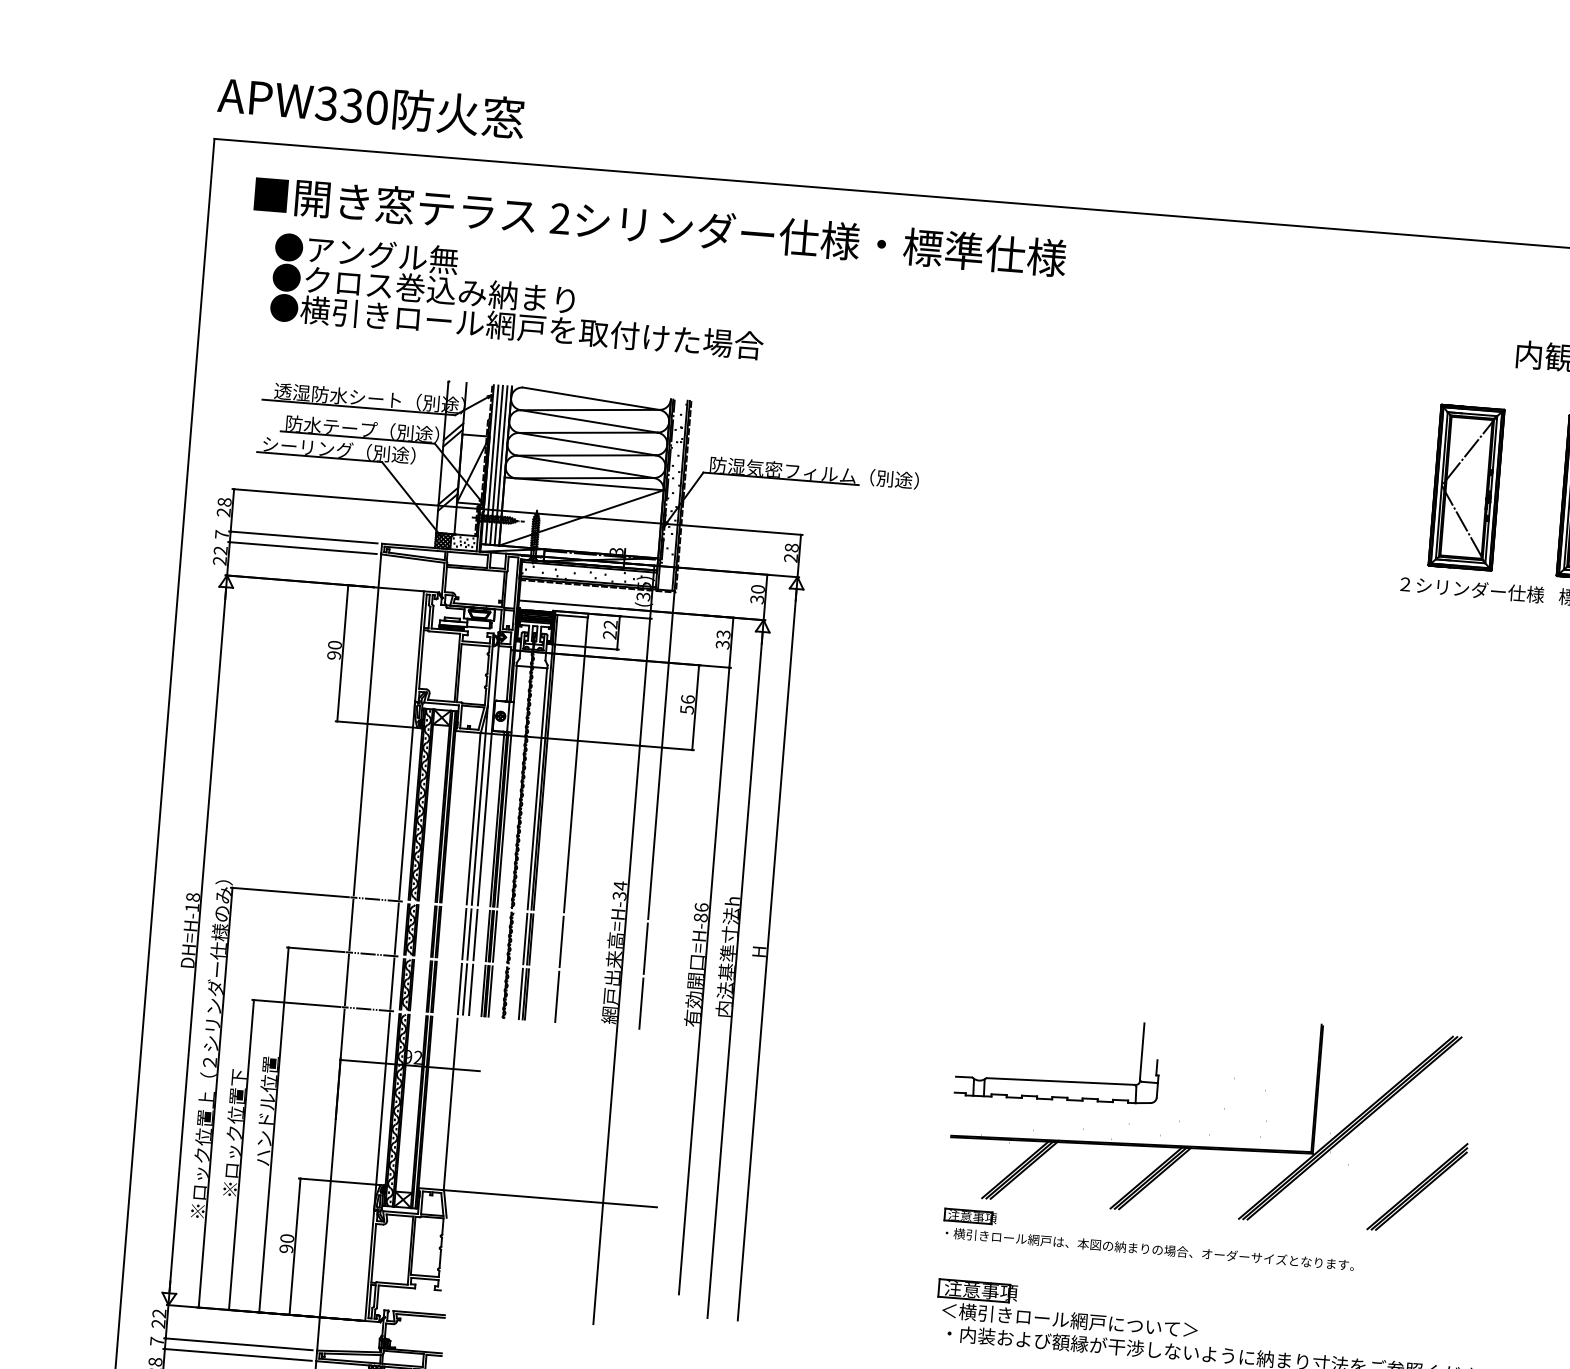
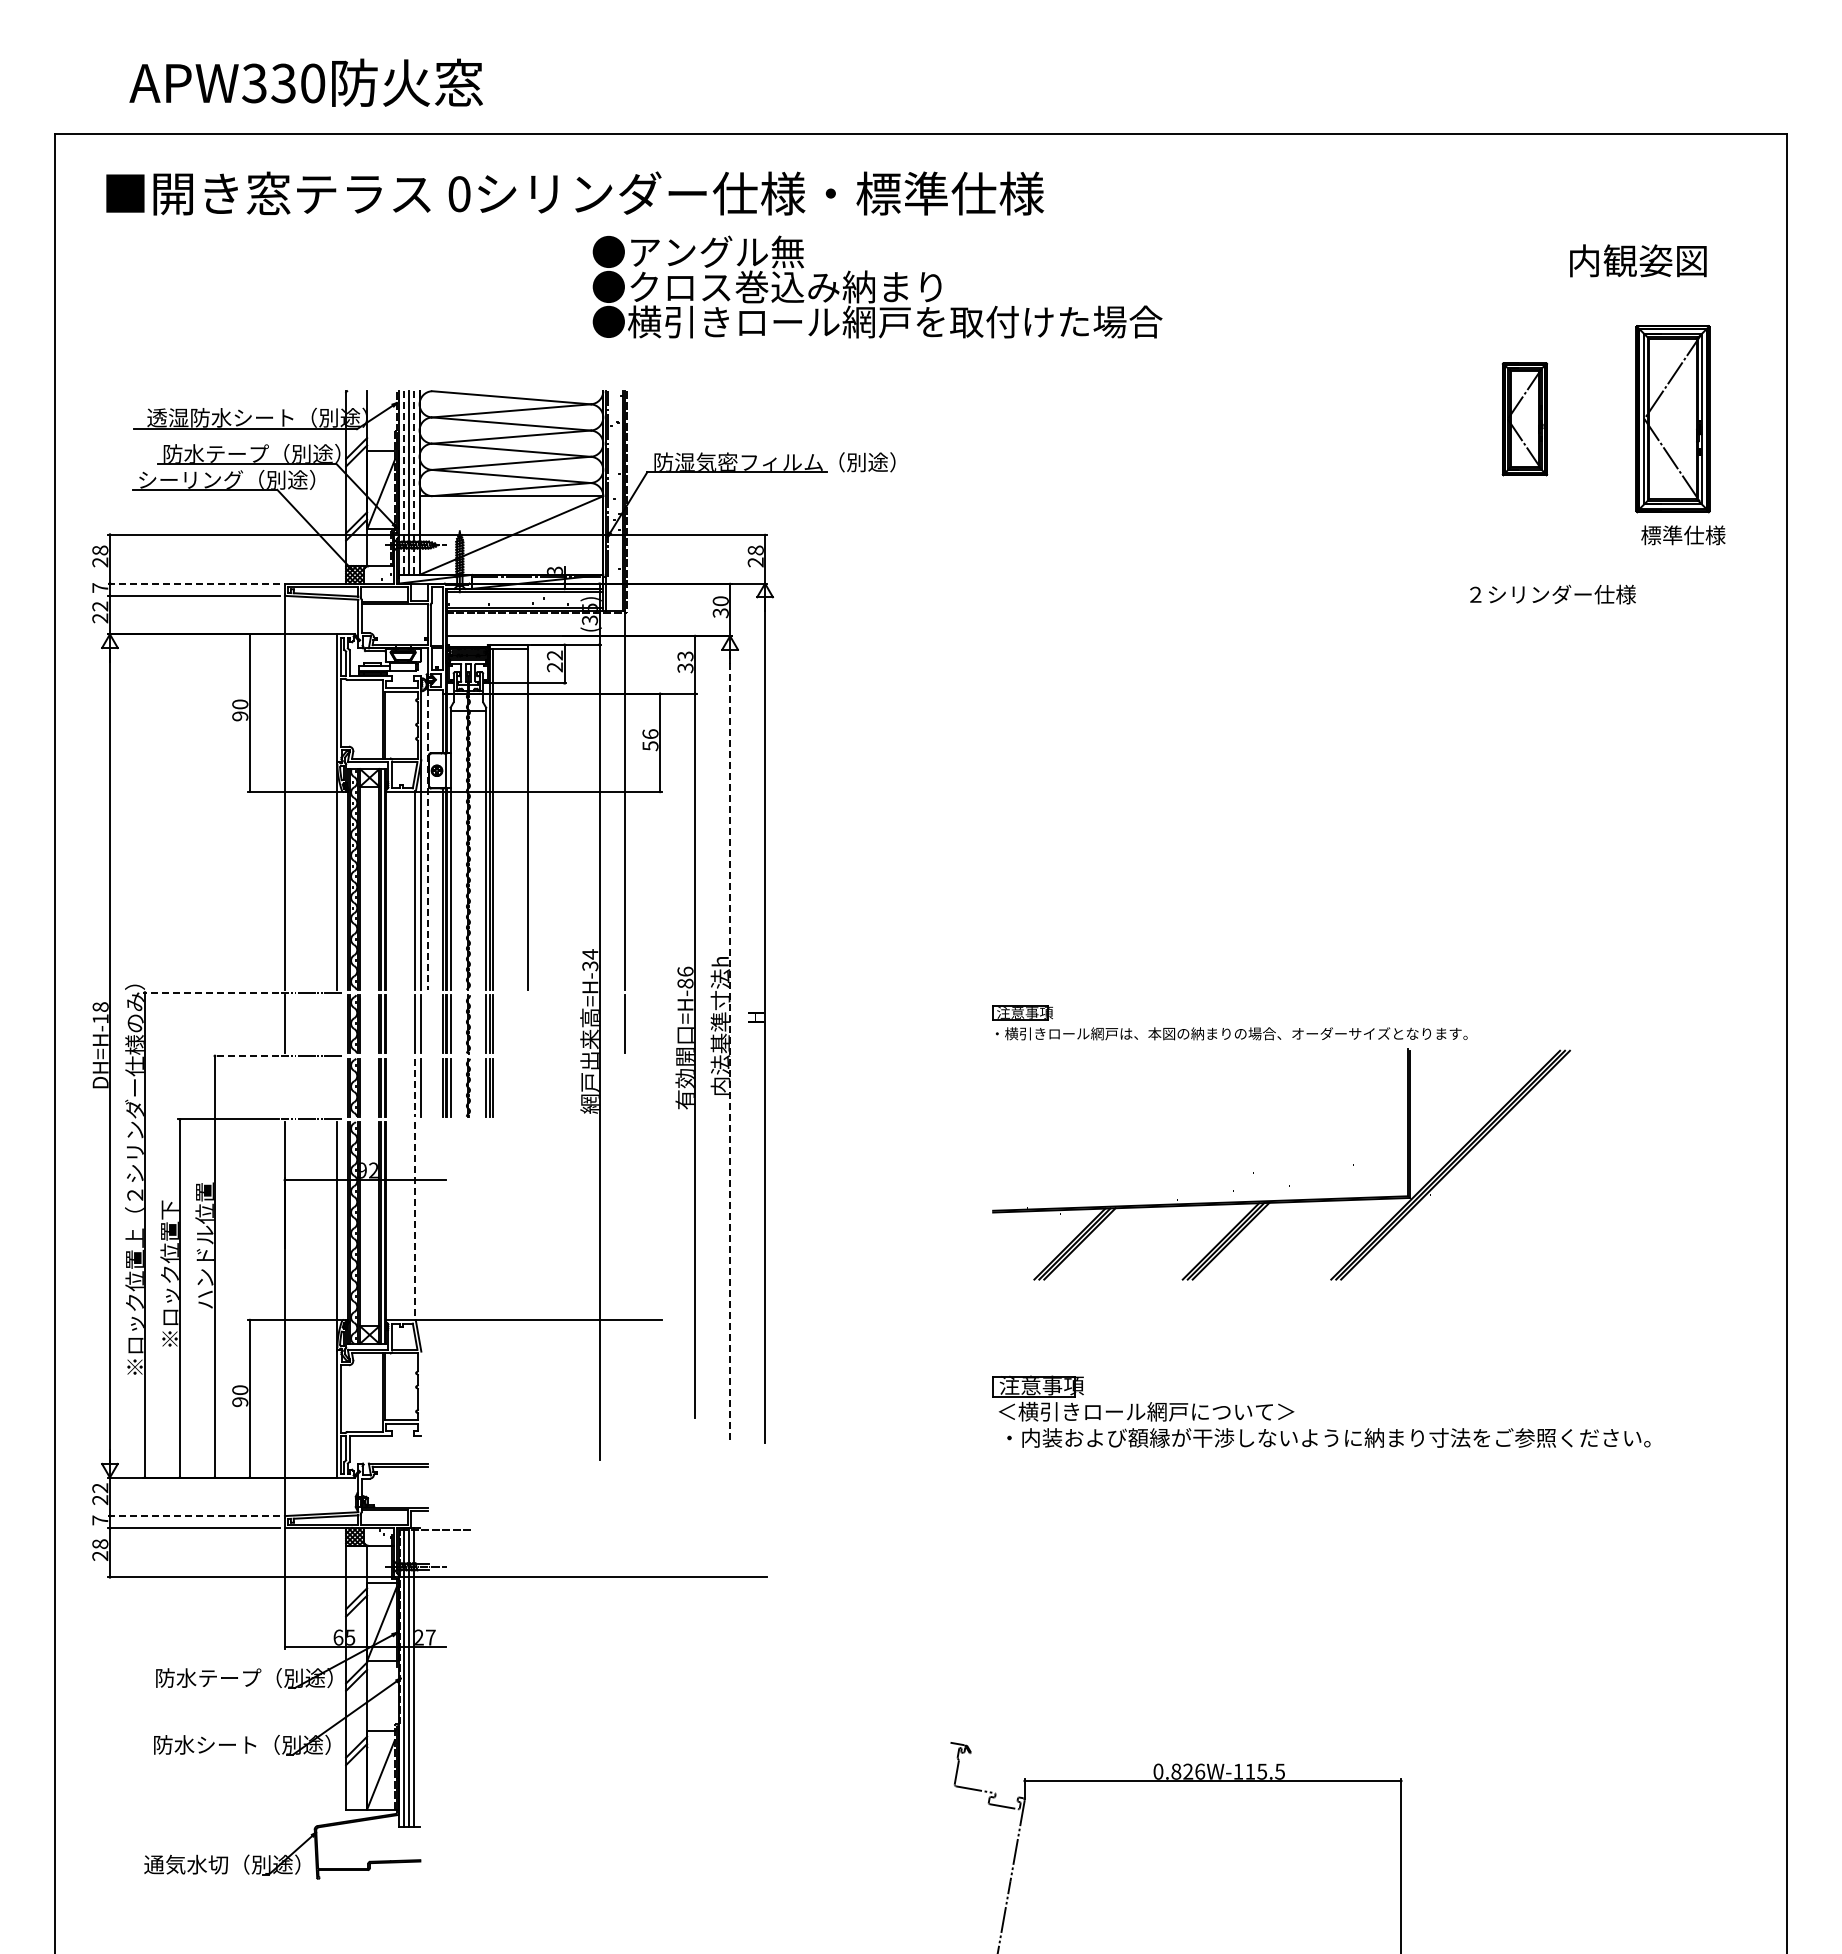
text: (370, 106) -> (305, 82), moved
text: (560, 219) -> (459, 194), 2 -> 0
text: (519, 296) -> (877, 286), moved
line: (491, 465) -> (403, 483), solid -> dashed
line: (501, 466) -> (414, 483), solid -> dashed
part: (1466, 488) -> (1524, 419), size x0.6
line: (302, 537) -> (193, 583), solid -> dashed
text: (1471, 589) -> (1552, 594), moved
line: (488, 776) -> (428, 840), solid -> dashed
line: (289, 892) -> (210, 992), solid -> dashed
line: (396, 928) -> (337, 1024), removed
line: (475, 935) -> (428, 1024), removed
line: (561, 942) -> (527, 1024), removed
line: (315, 949) -> (245, 1055), solid -> dashed
line: (735, 976) -> (730, 1047), solid -> dashed
line: (346, 979) -> (284, 1087), removed
line: (392, 983) -> (337, 1087), removed
line: (459, 989) -> (415, 1088), solid -> dashed
line: (471, 989) -> (428, 1087), removed
line: (556, 996) -> (527, 1087), removed
line: (641, 1003) -> (625, 1087), removed
part: (1057, 1080) -> (1109, 1137), removed
line: (450, 1104) -> (415, 1221), solid -> dashed
part: (1416, 1186) -> (1532, 1225), removed
part: (1146, 1244) -> (1227, 1028), moved
line: (238, 1344) -> (193, 1516), solid -> dashed

